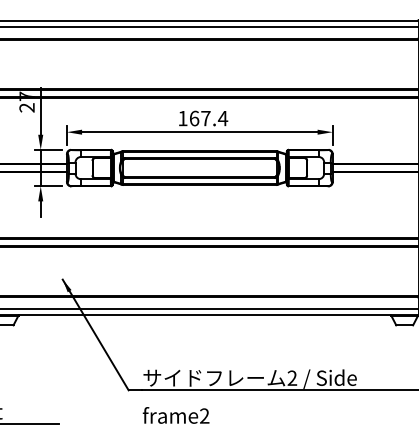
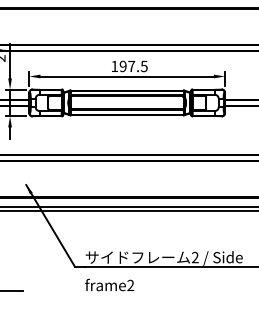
text: (208, 118) -> (133, 66), 167.4 -> 197.5

